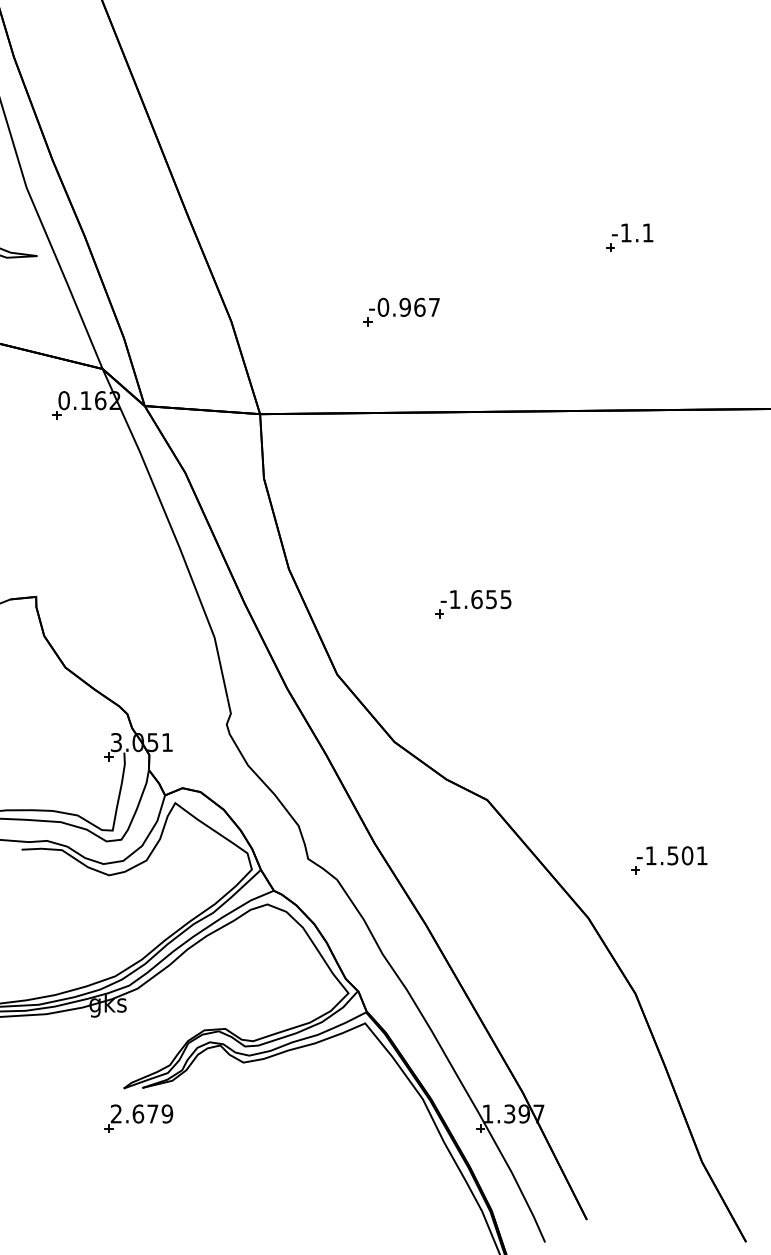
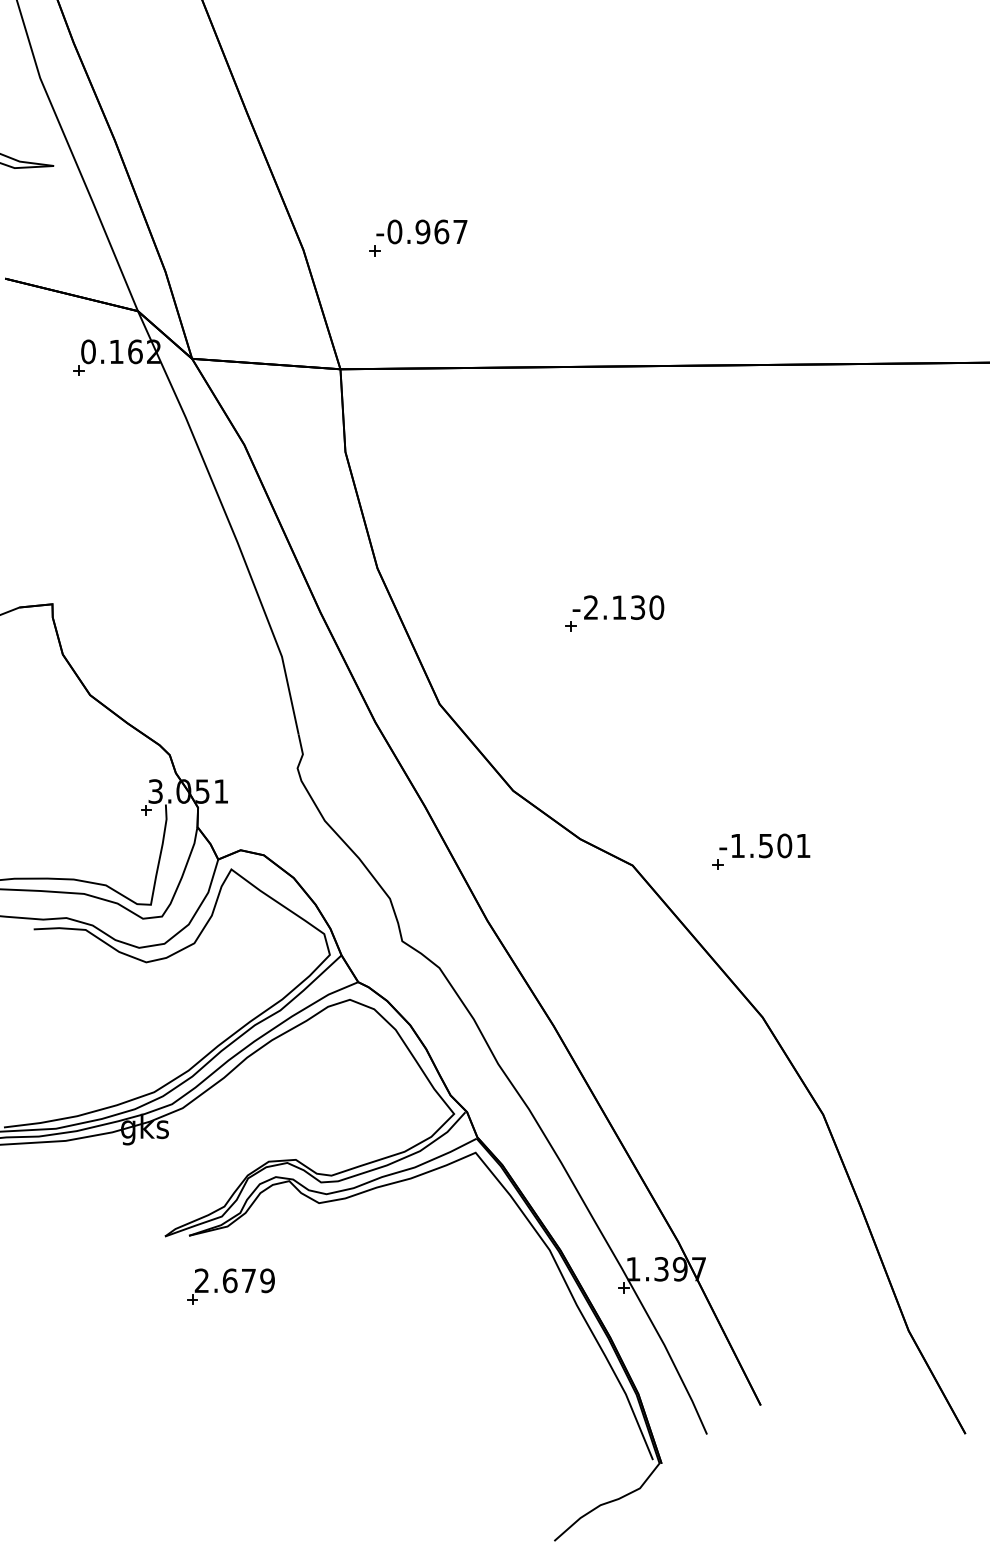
part: (629, 237) -> (815, 142), removed
part: (401, 311) -> (418, 237), moved
text: (480, 599) -> (623, 607), -1.655 -> -2.130
part: (669, 860) -> (761, 851), moved
part: (138, 1118) -> (230, 1286), moved

